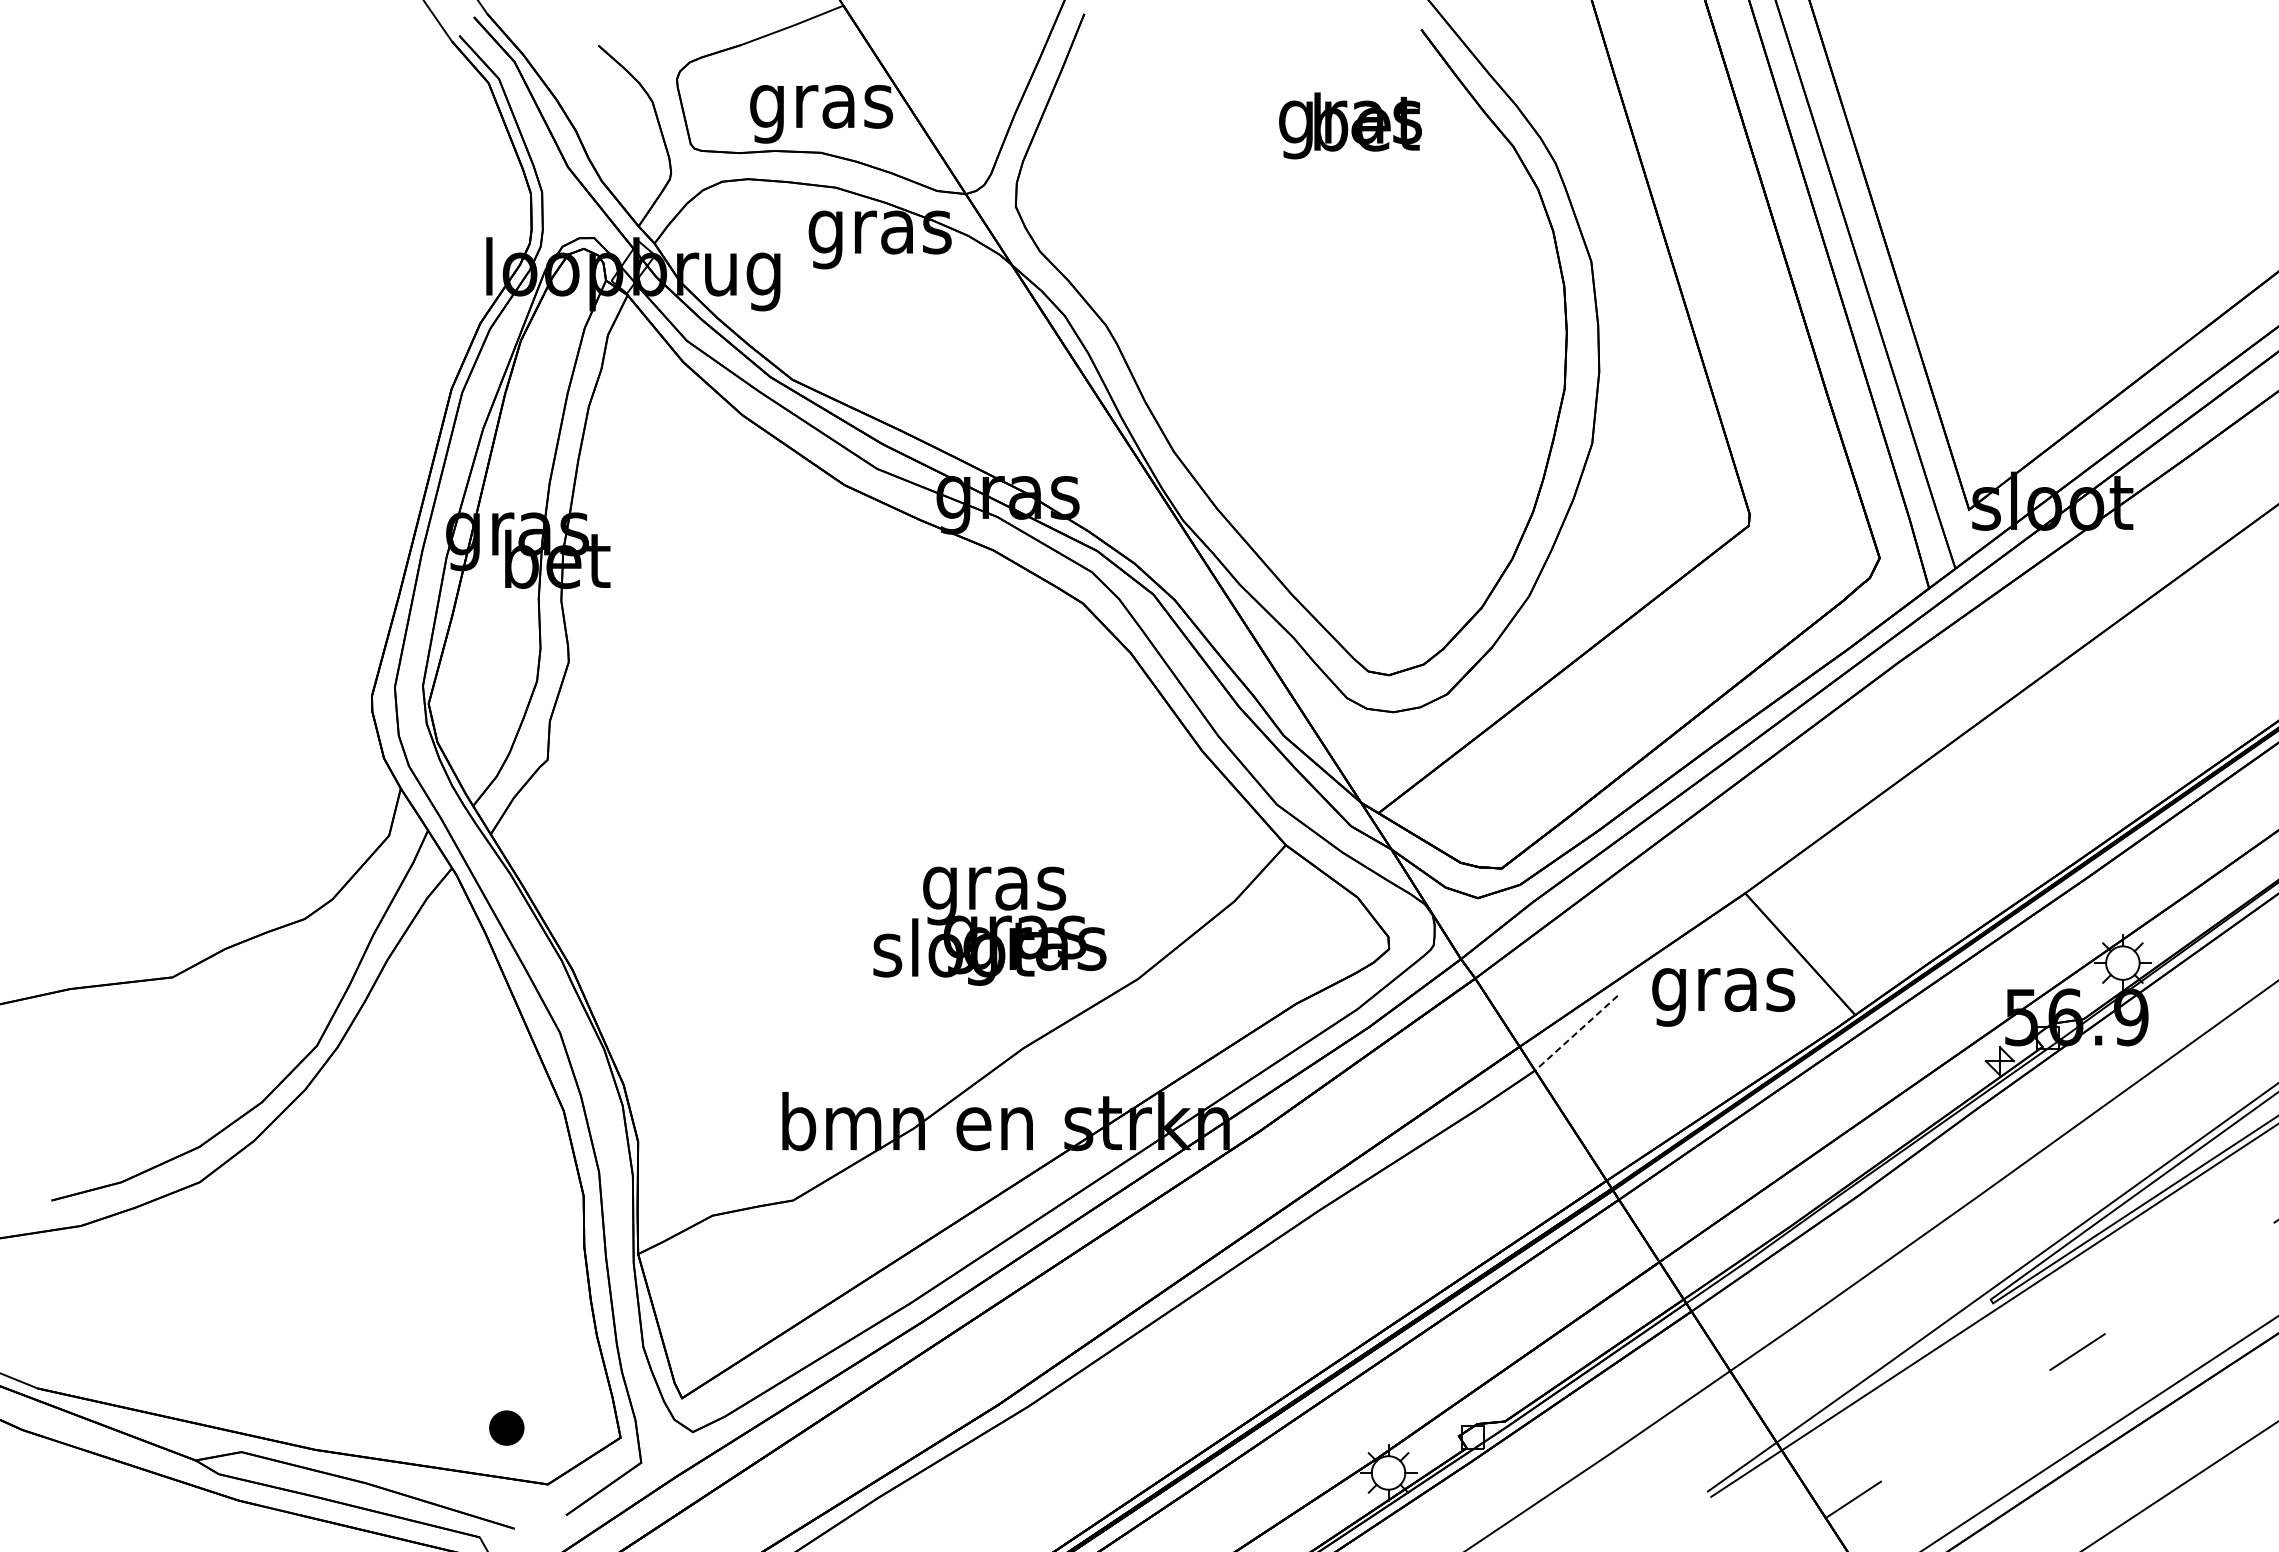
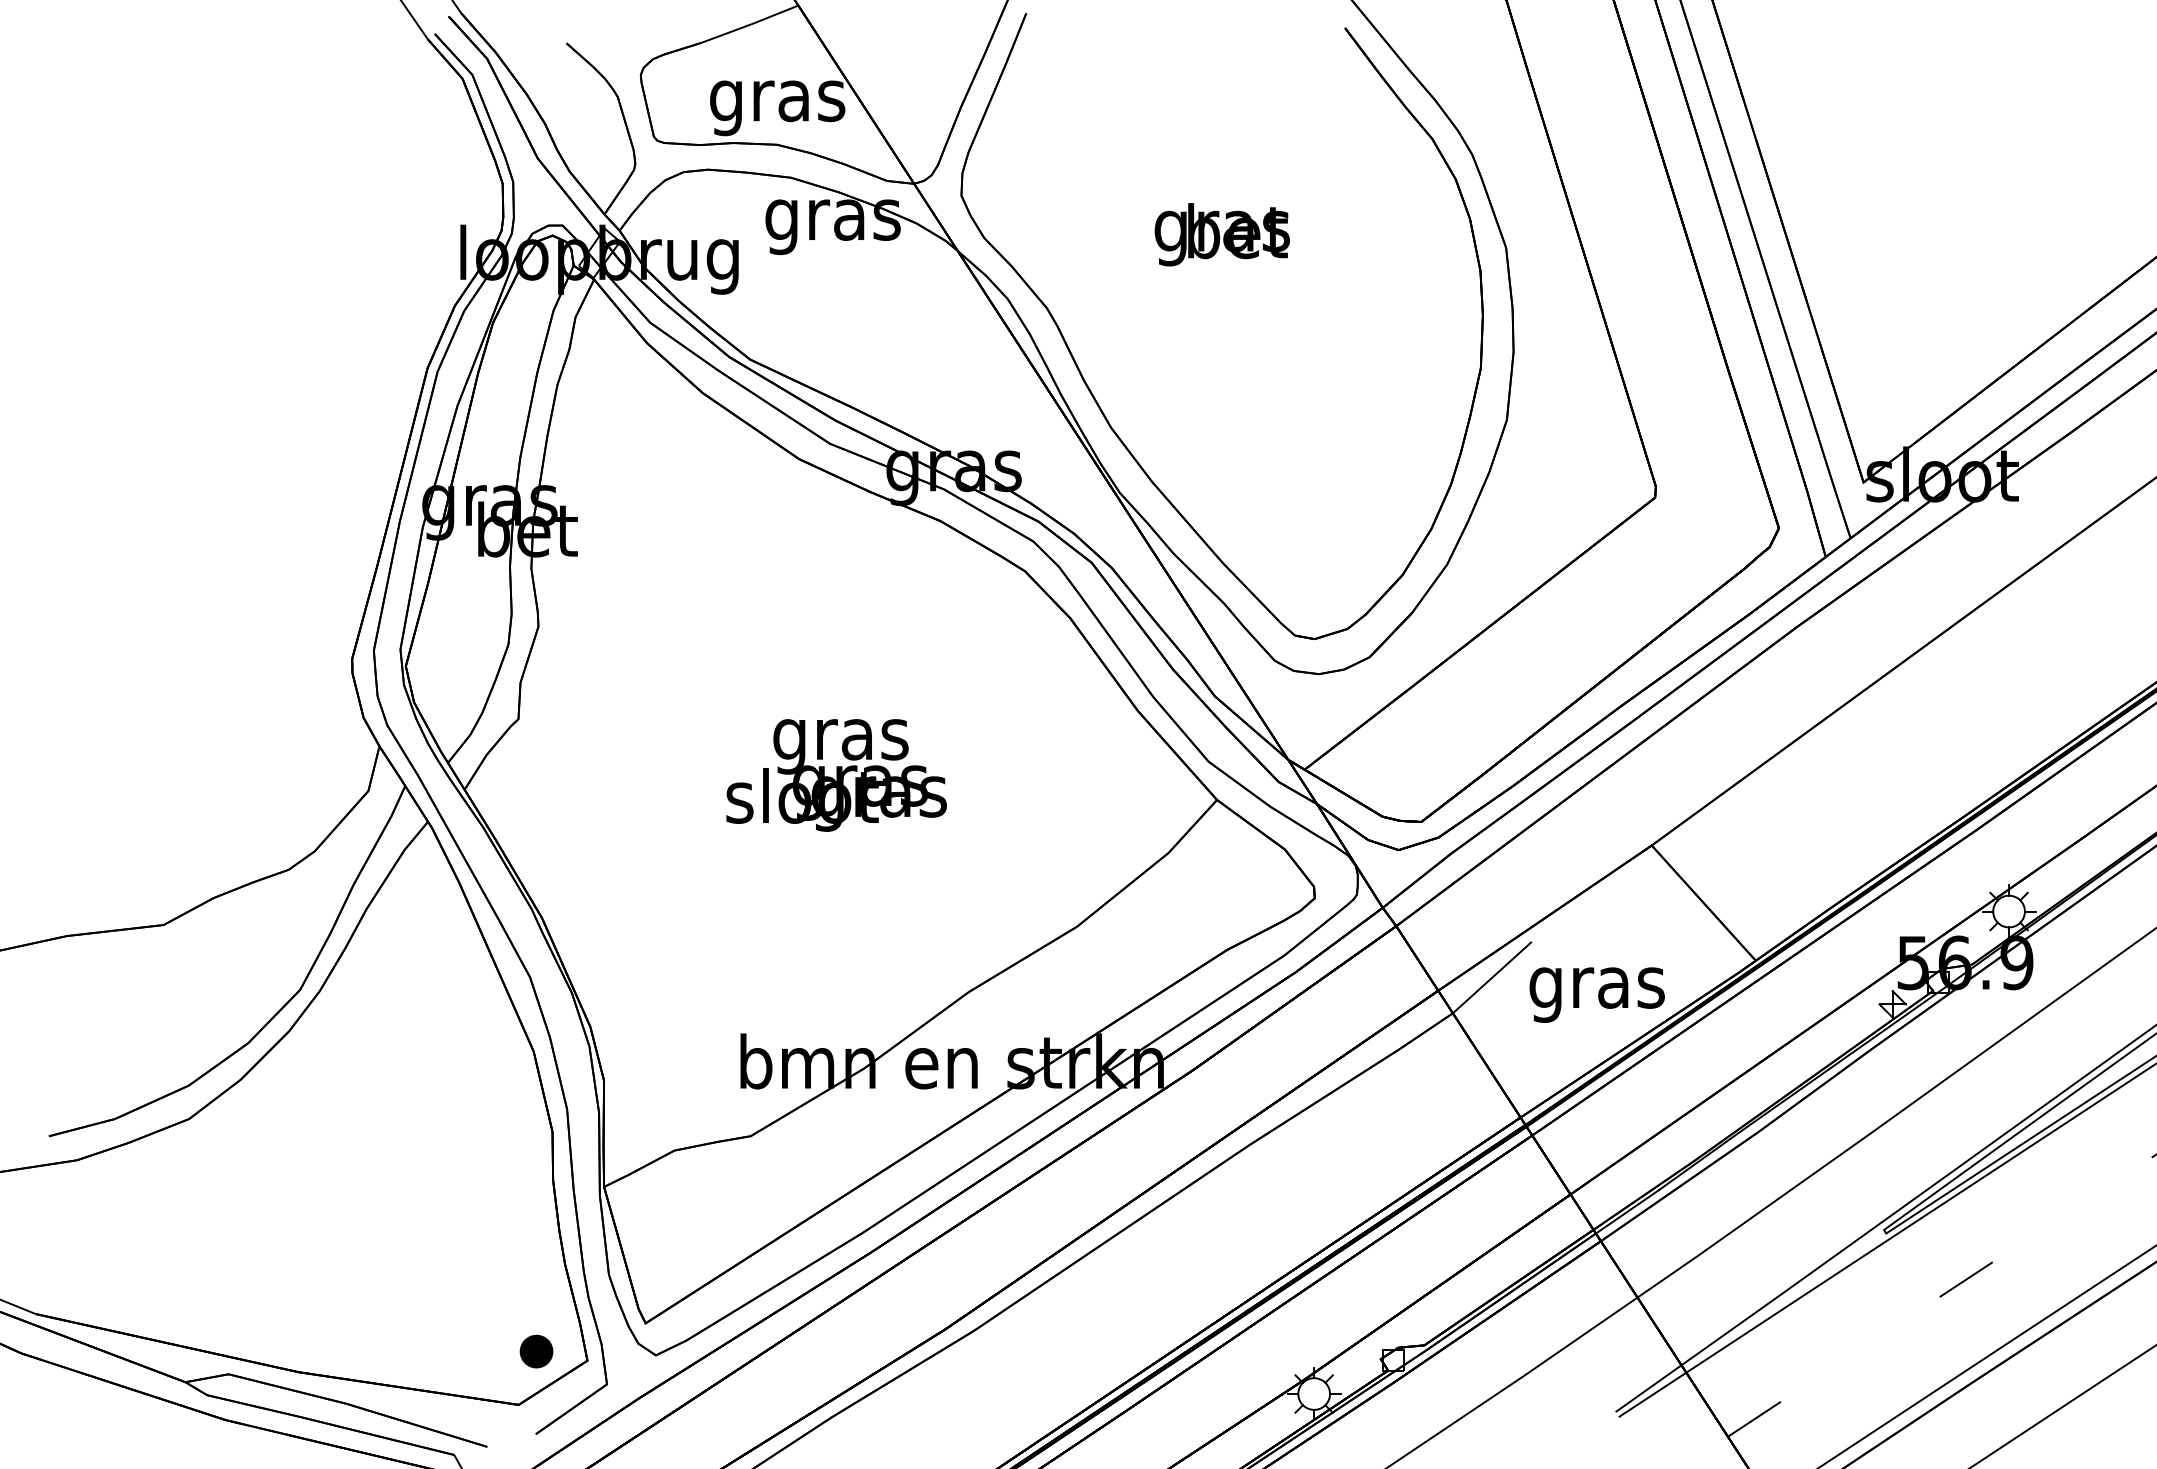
text: (1350, 125) -> (1222, 234), moved
text: (989, 925) -> (836, 774), moved
text: (1723, 997) -> (1597, 995), moved
line: (1576, 1033) -> (1492, 978), dashed -> solid
part: (506, 1427) -> (536, 1351), moved

